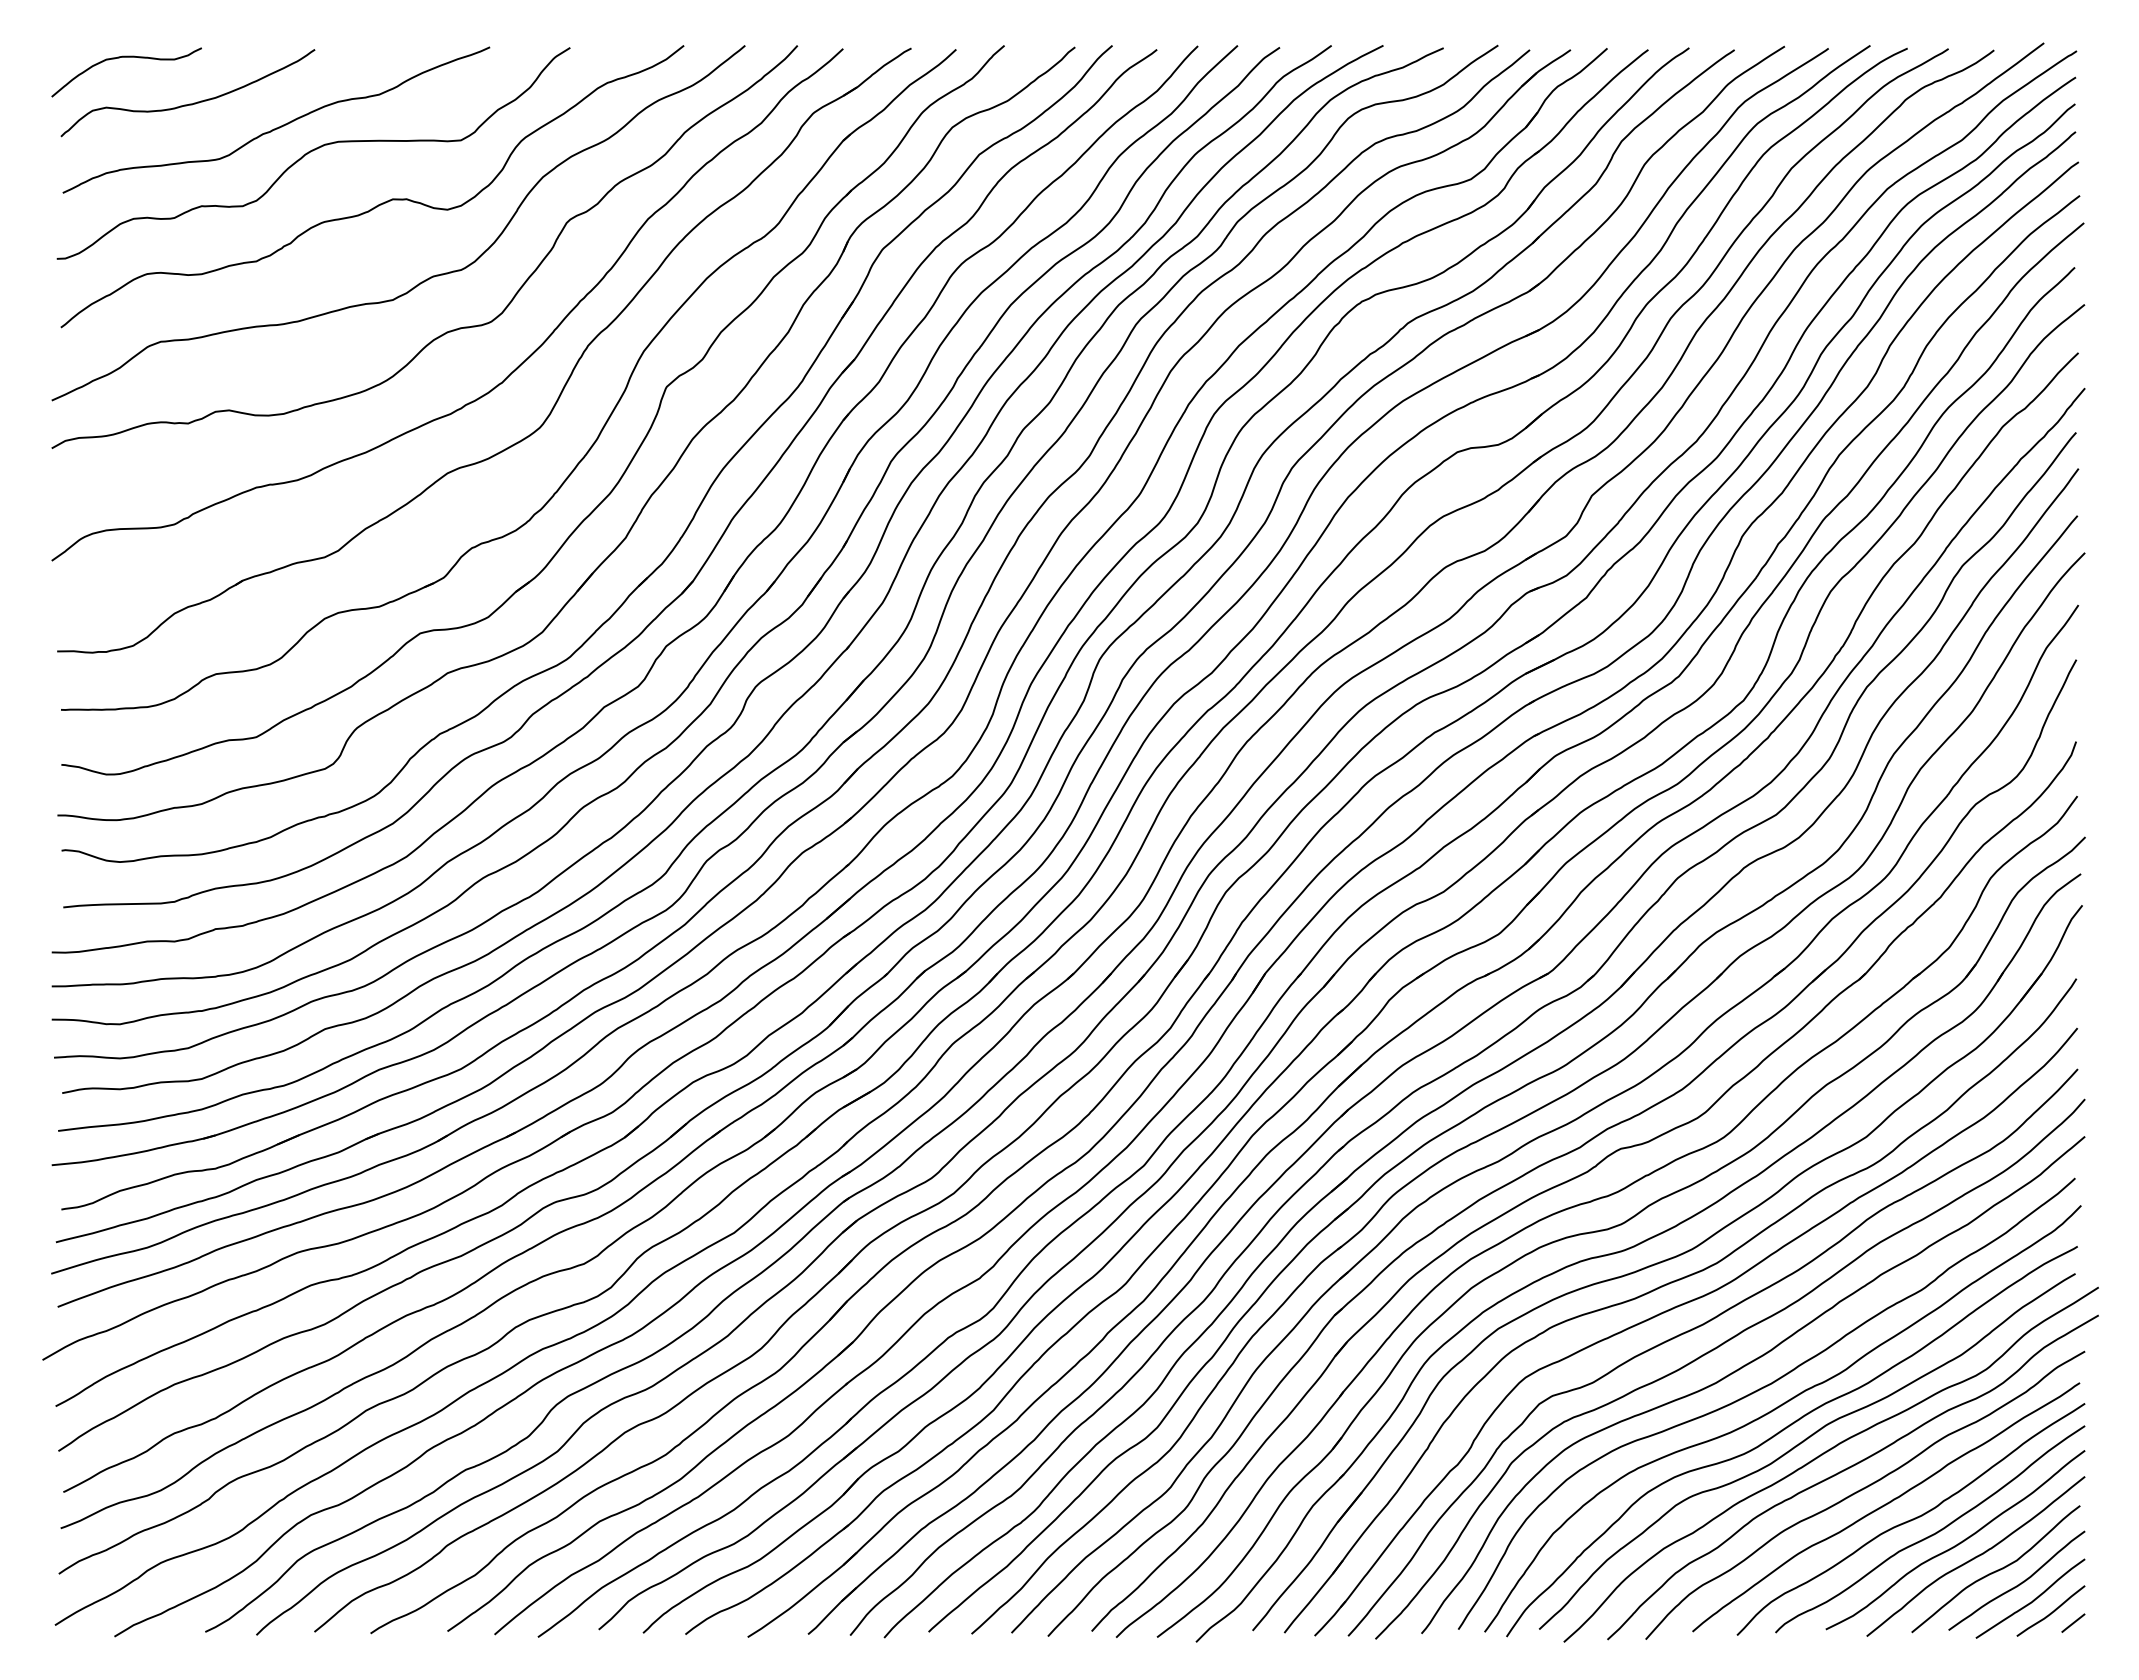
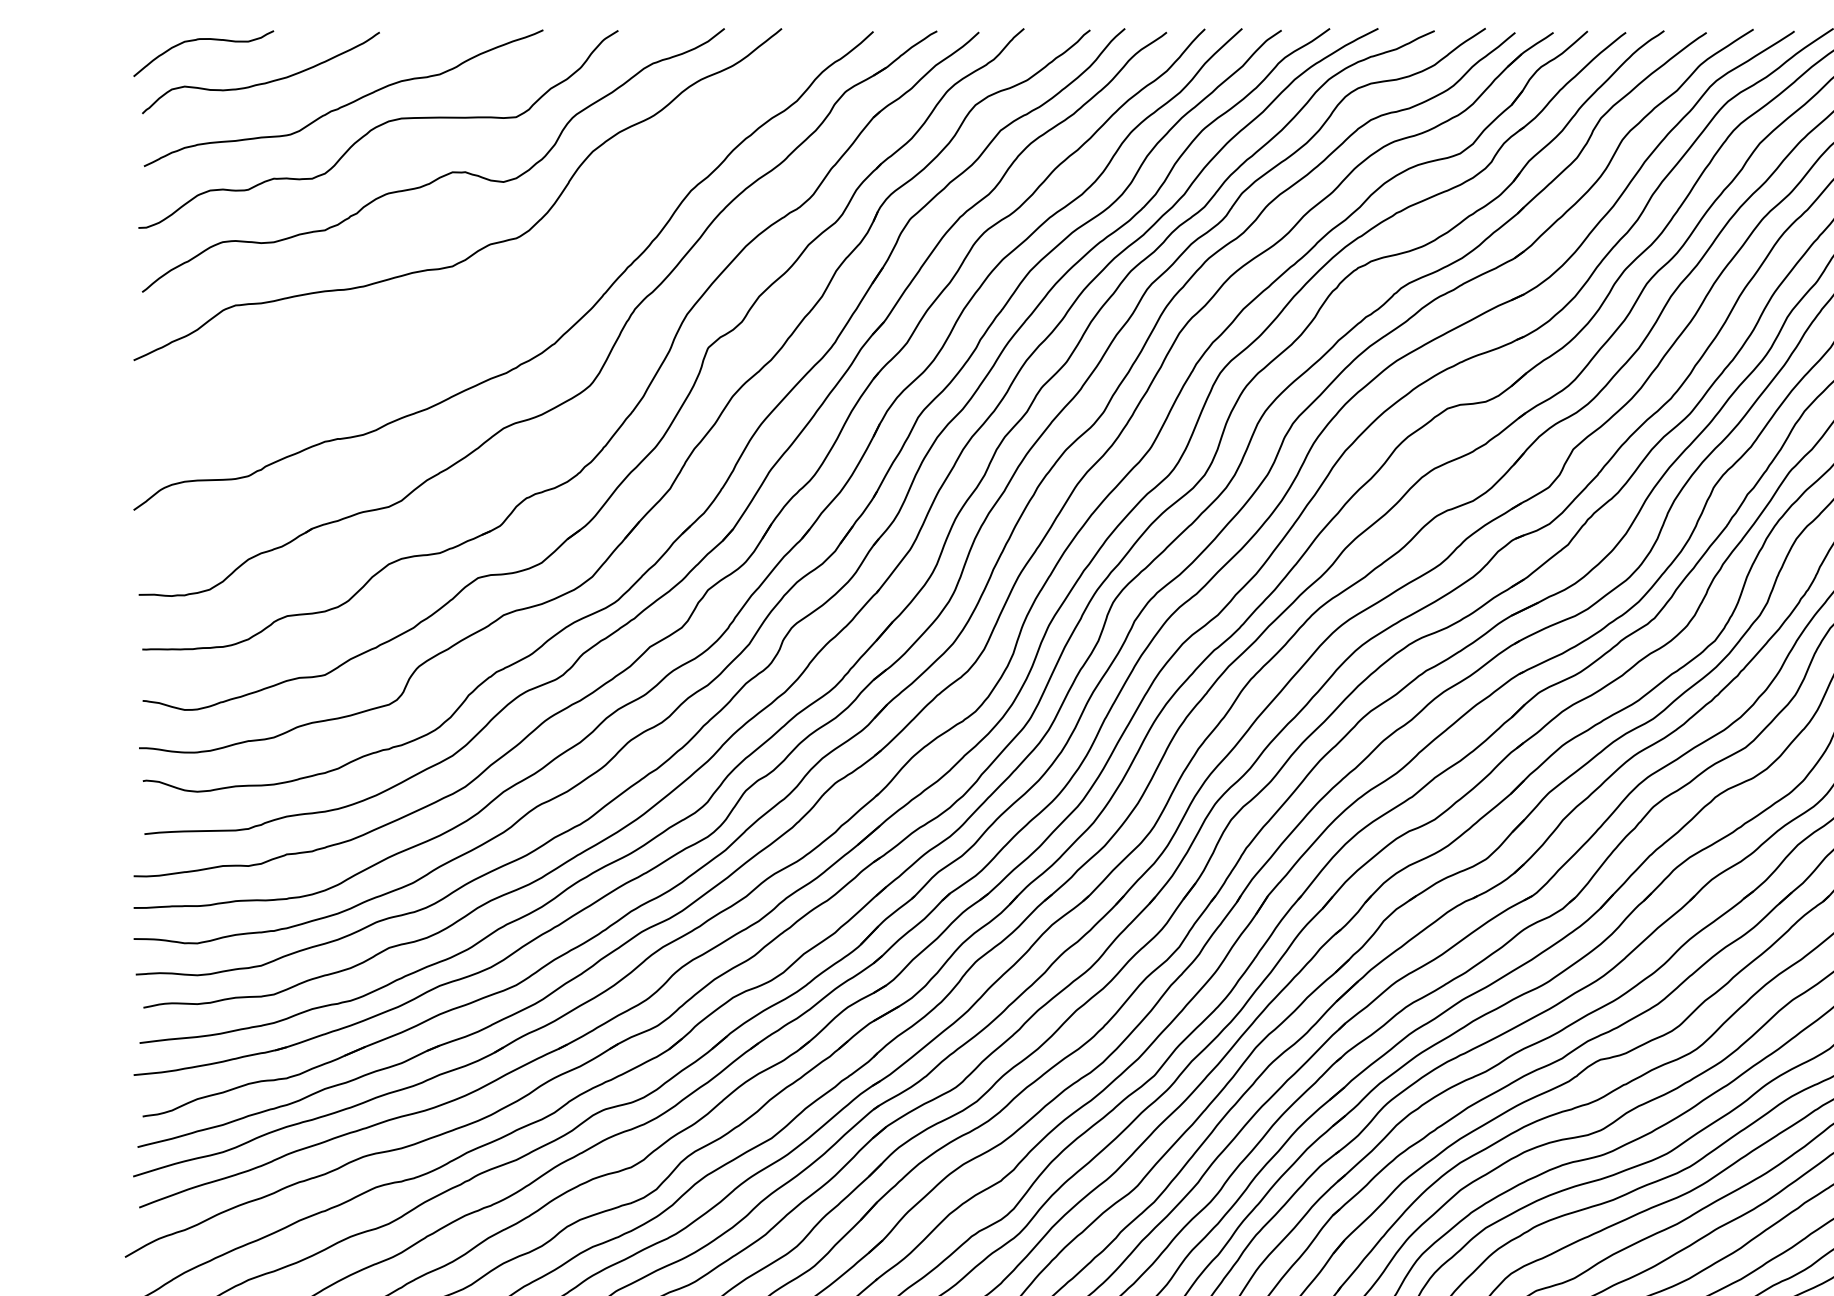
curve: (452, 329) -> (508, 293), removed

